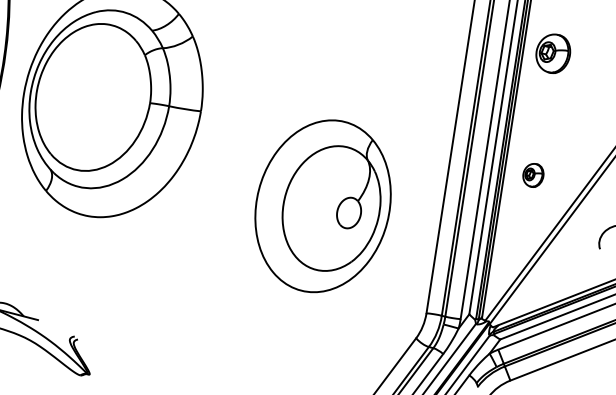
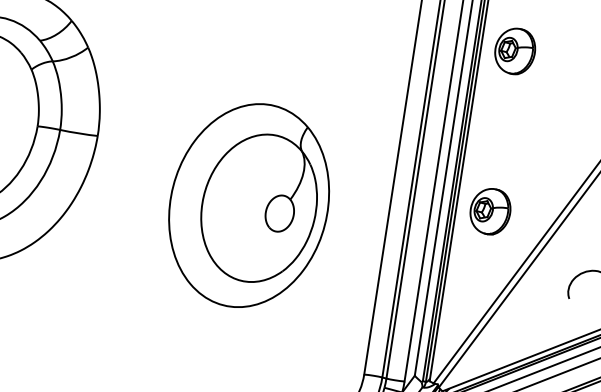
part: (553, 53) -> (515, 51), moved
part: (533, 175) -> (490, 211), size x1.67
part: (322, 206) -> (248, 205), moved

